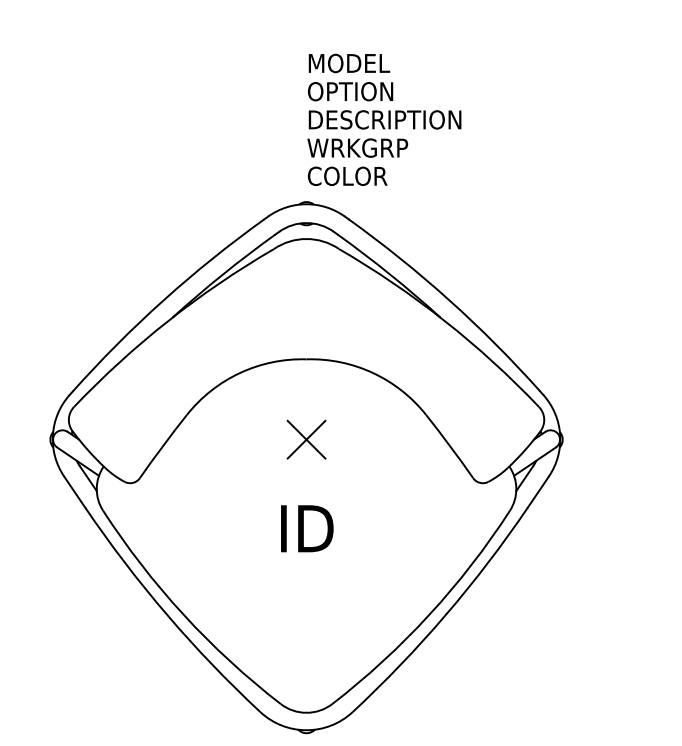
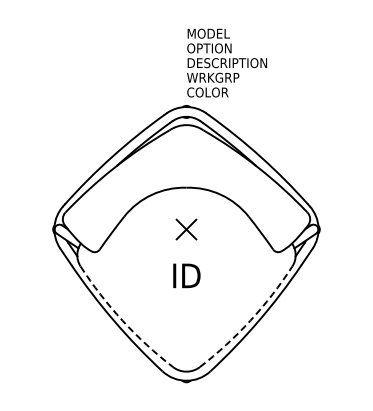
arc: (183, 614) -> (122, 320), solid -> dashed
arc: (429, 614) -> (250, 320), solid -> dashed

